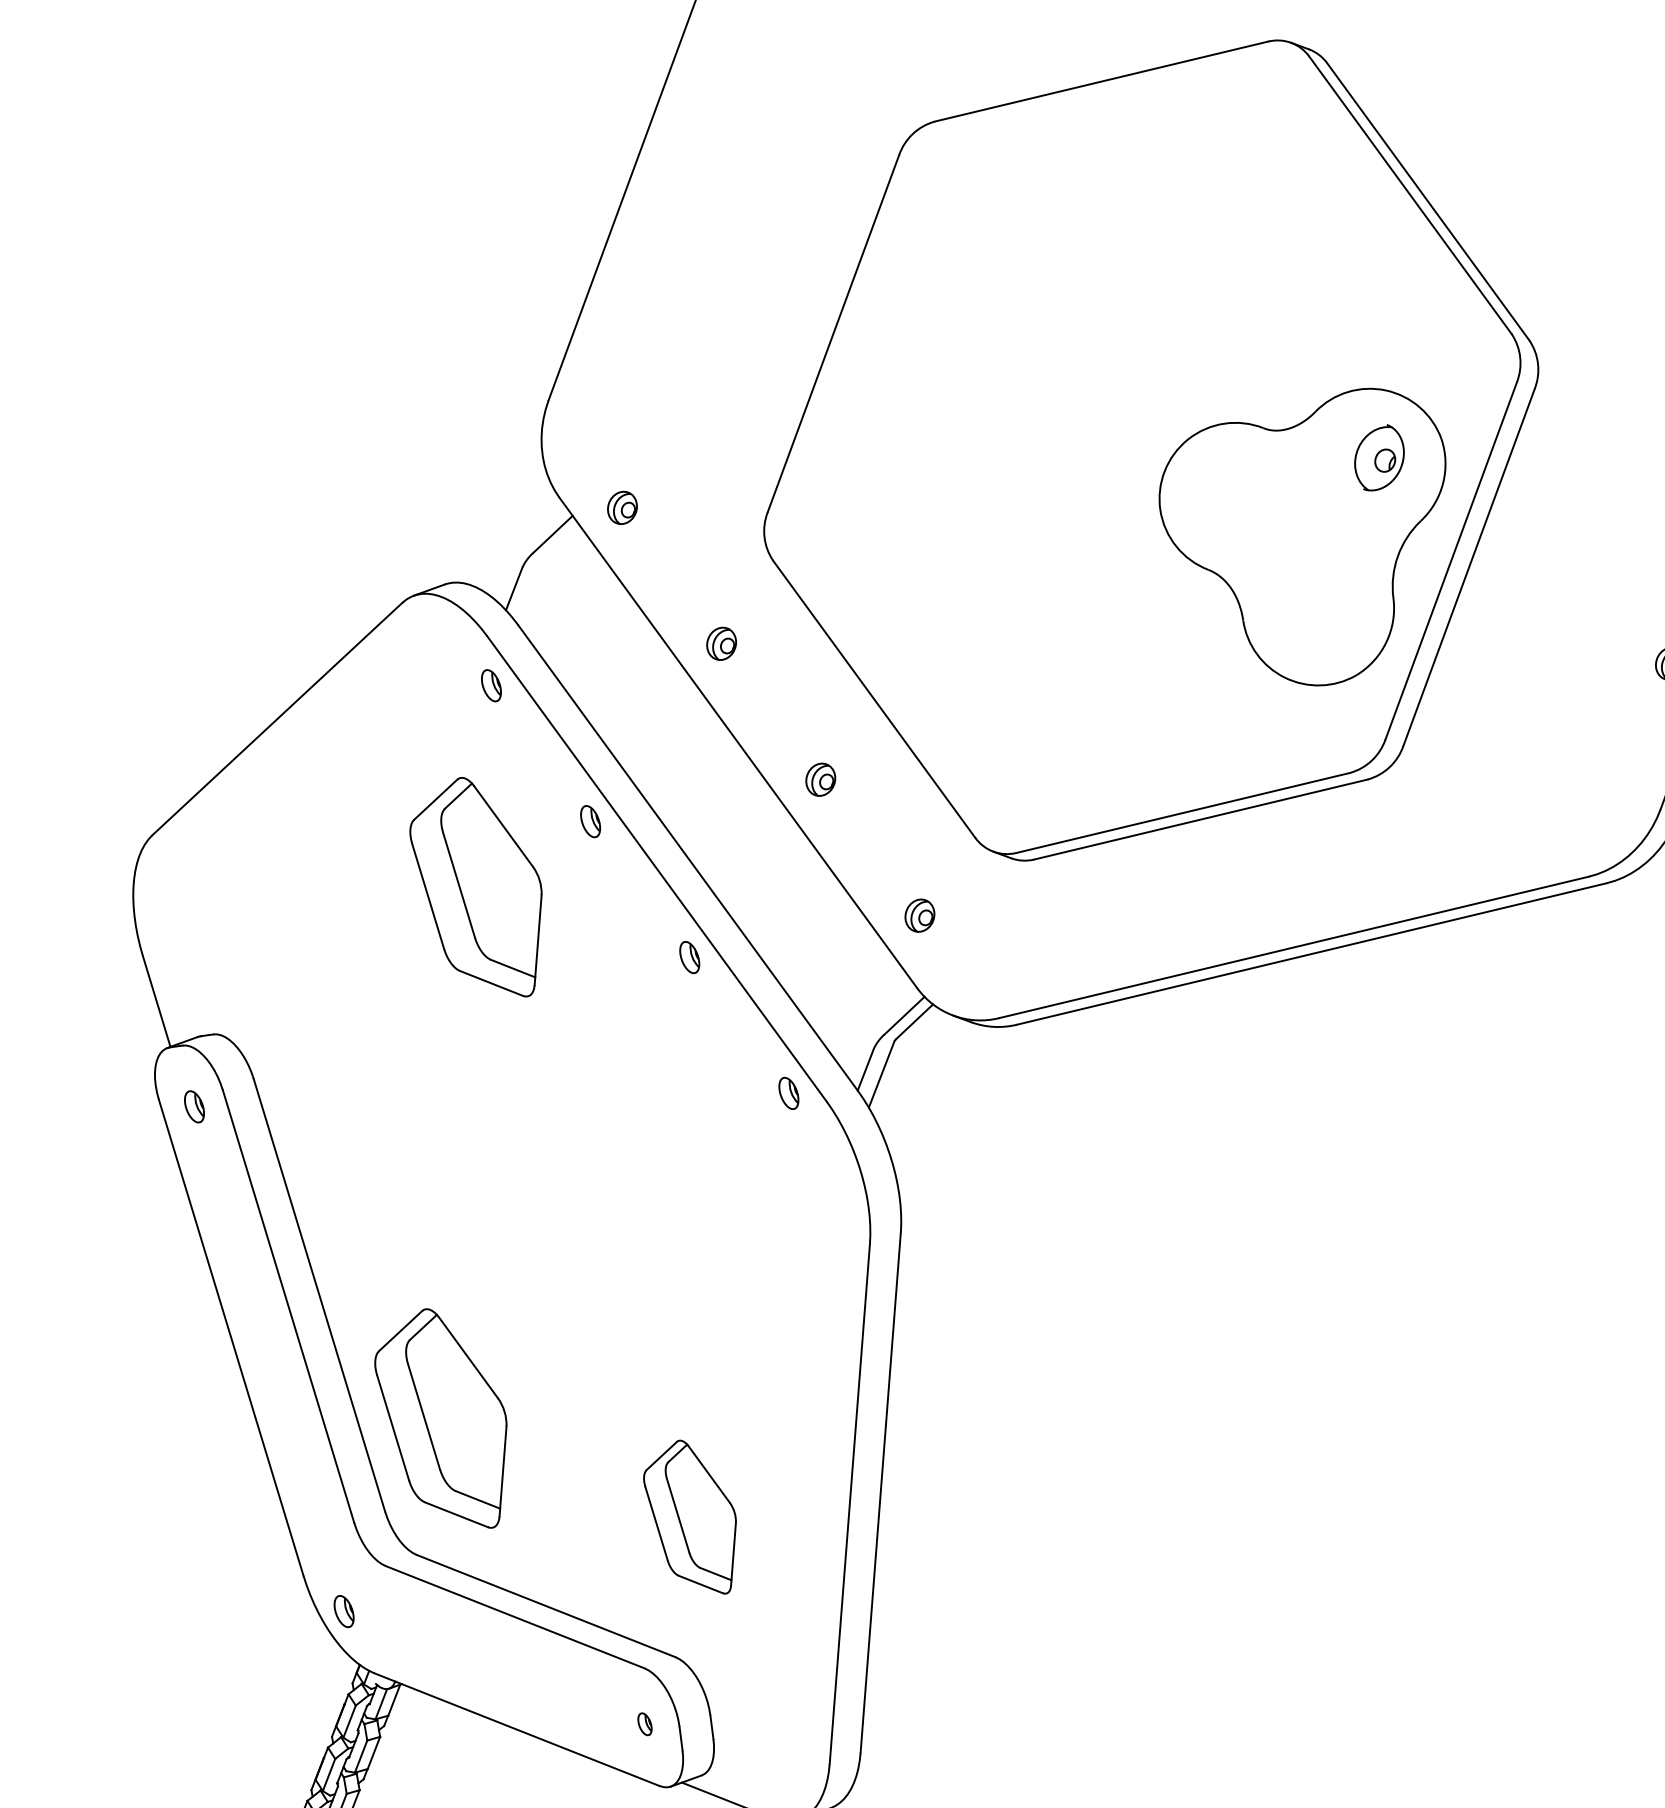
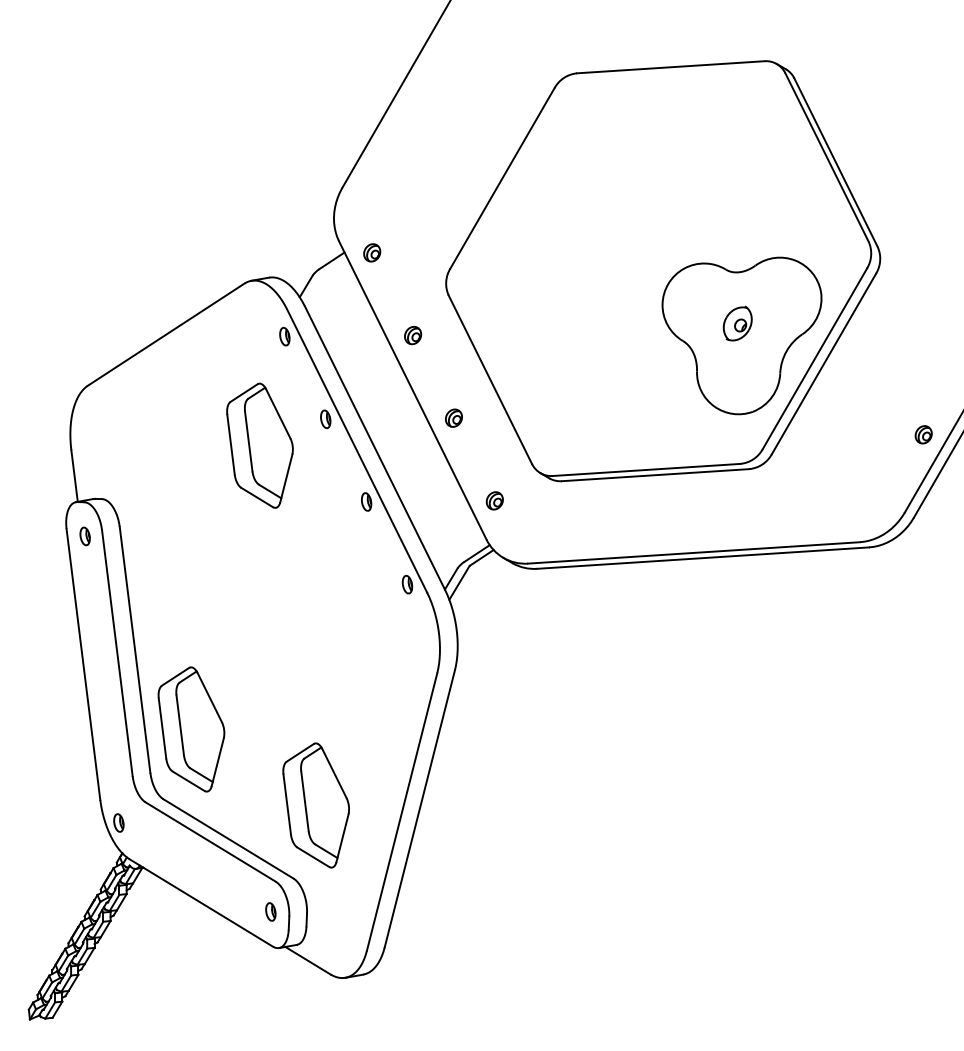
part: (1378, 458) -> (737, 323), moved
part: (692, 1518) -> (315, 805), size x1.43
part: (644, 1723) -> (270, 911), size x1.43

